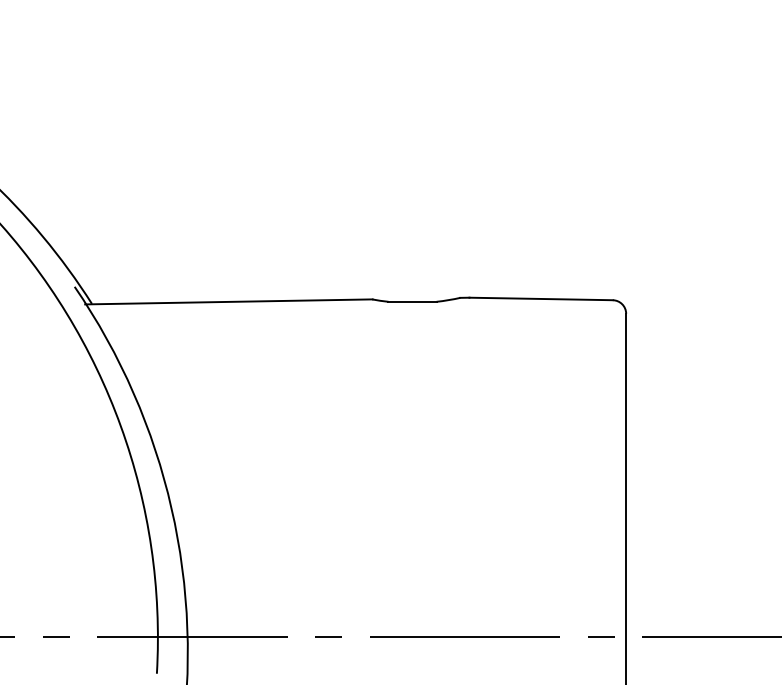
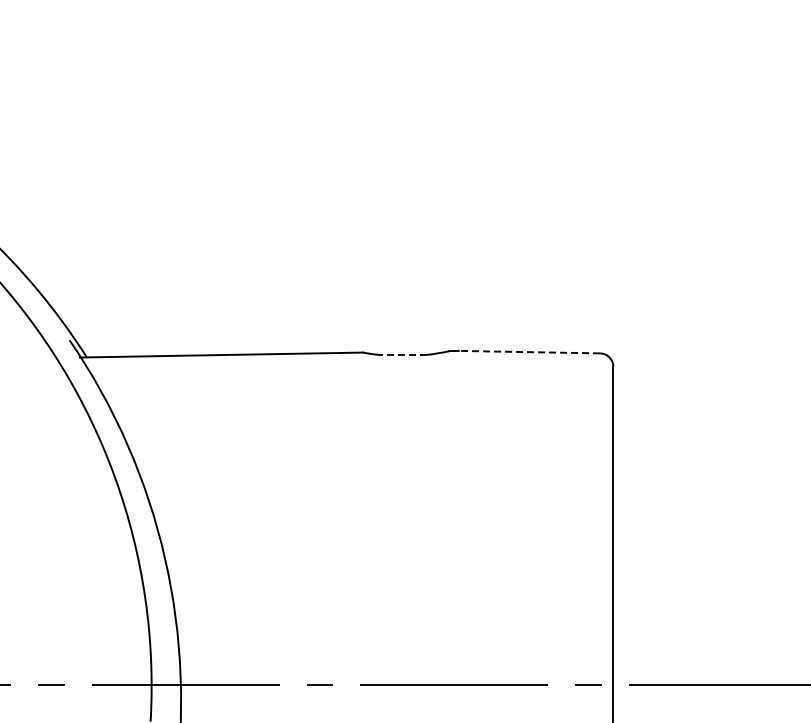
line: (541, 299) -> (529, 352), solid -> dashed
line: (412, 301) -> (402, 354), solid -> dashed

